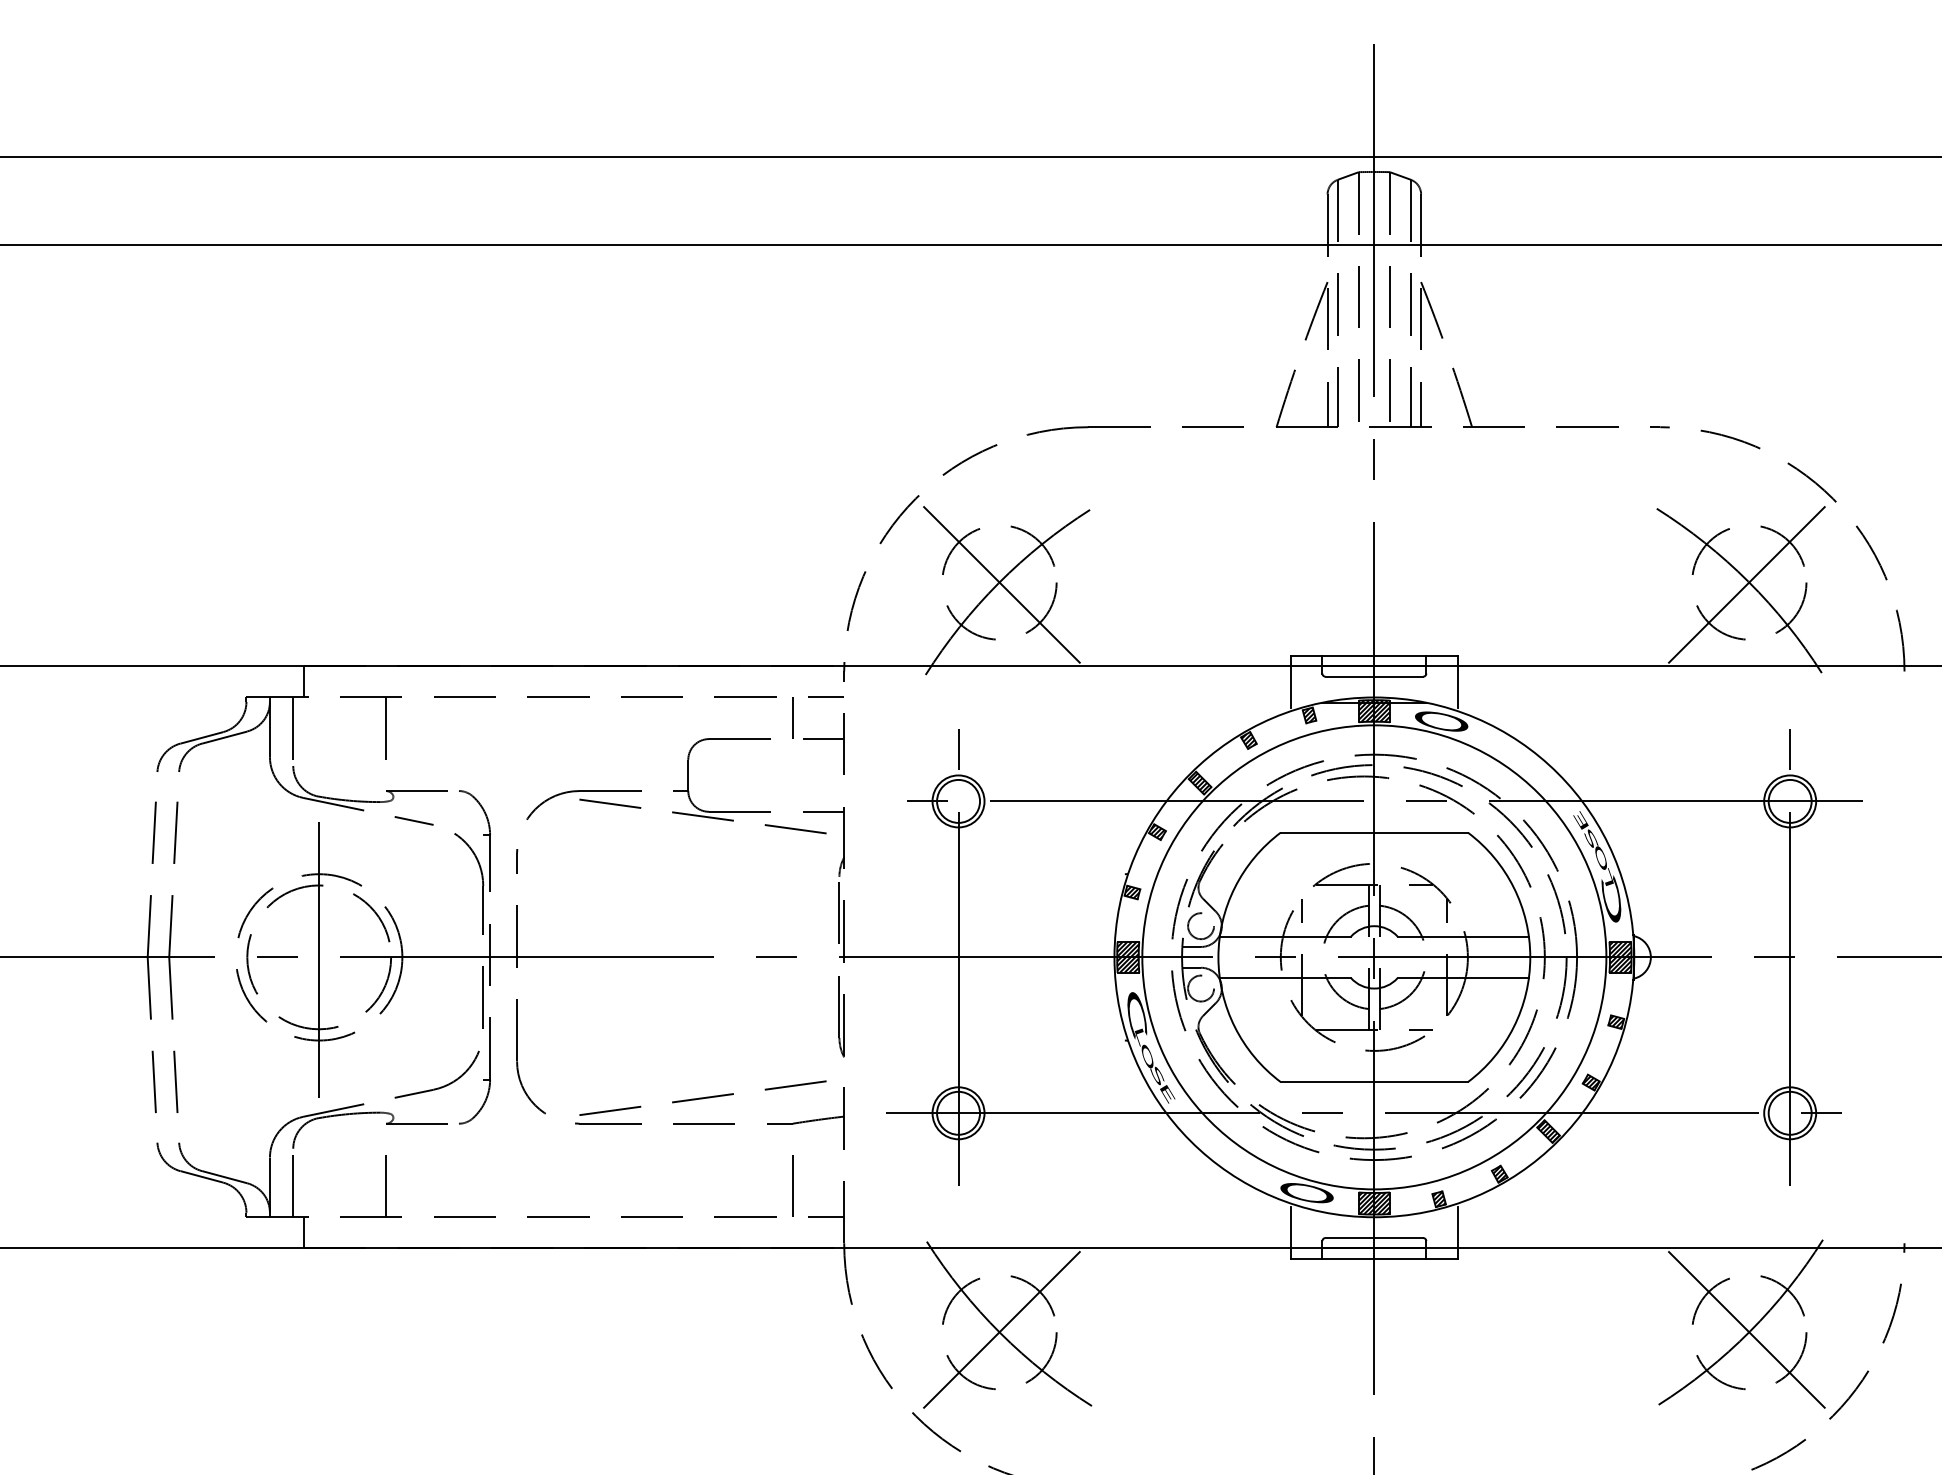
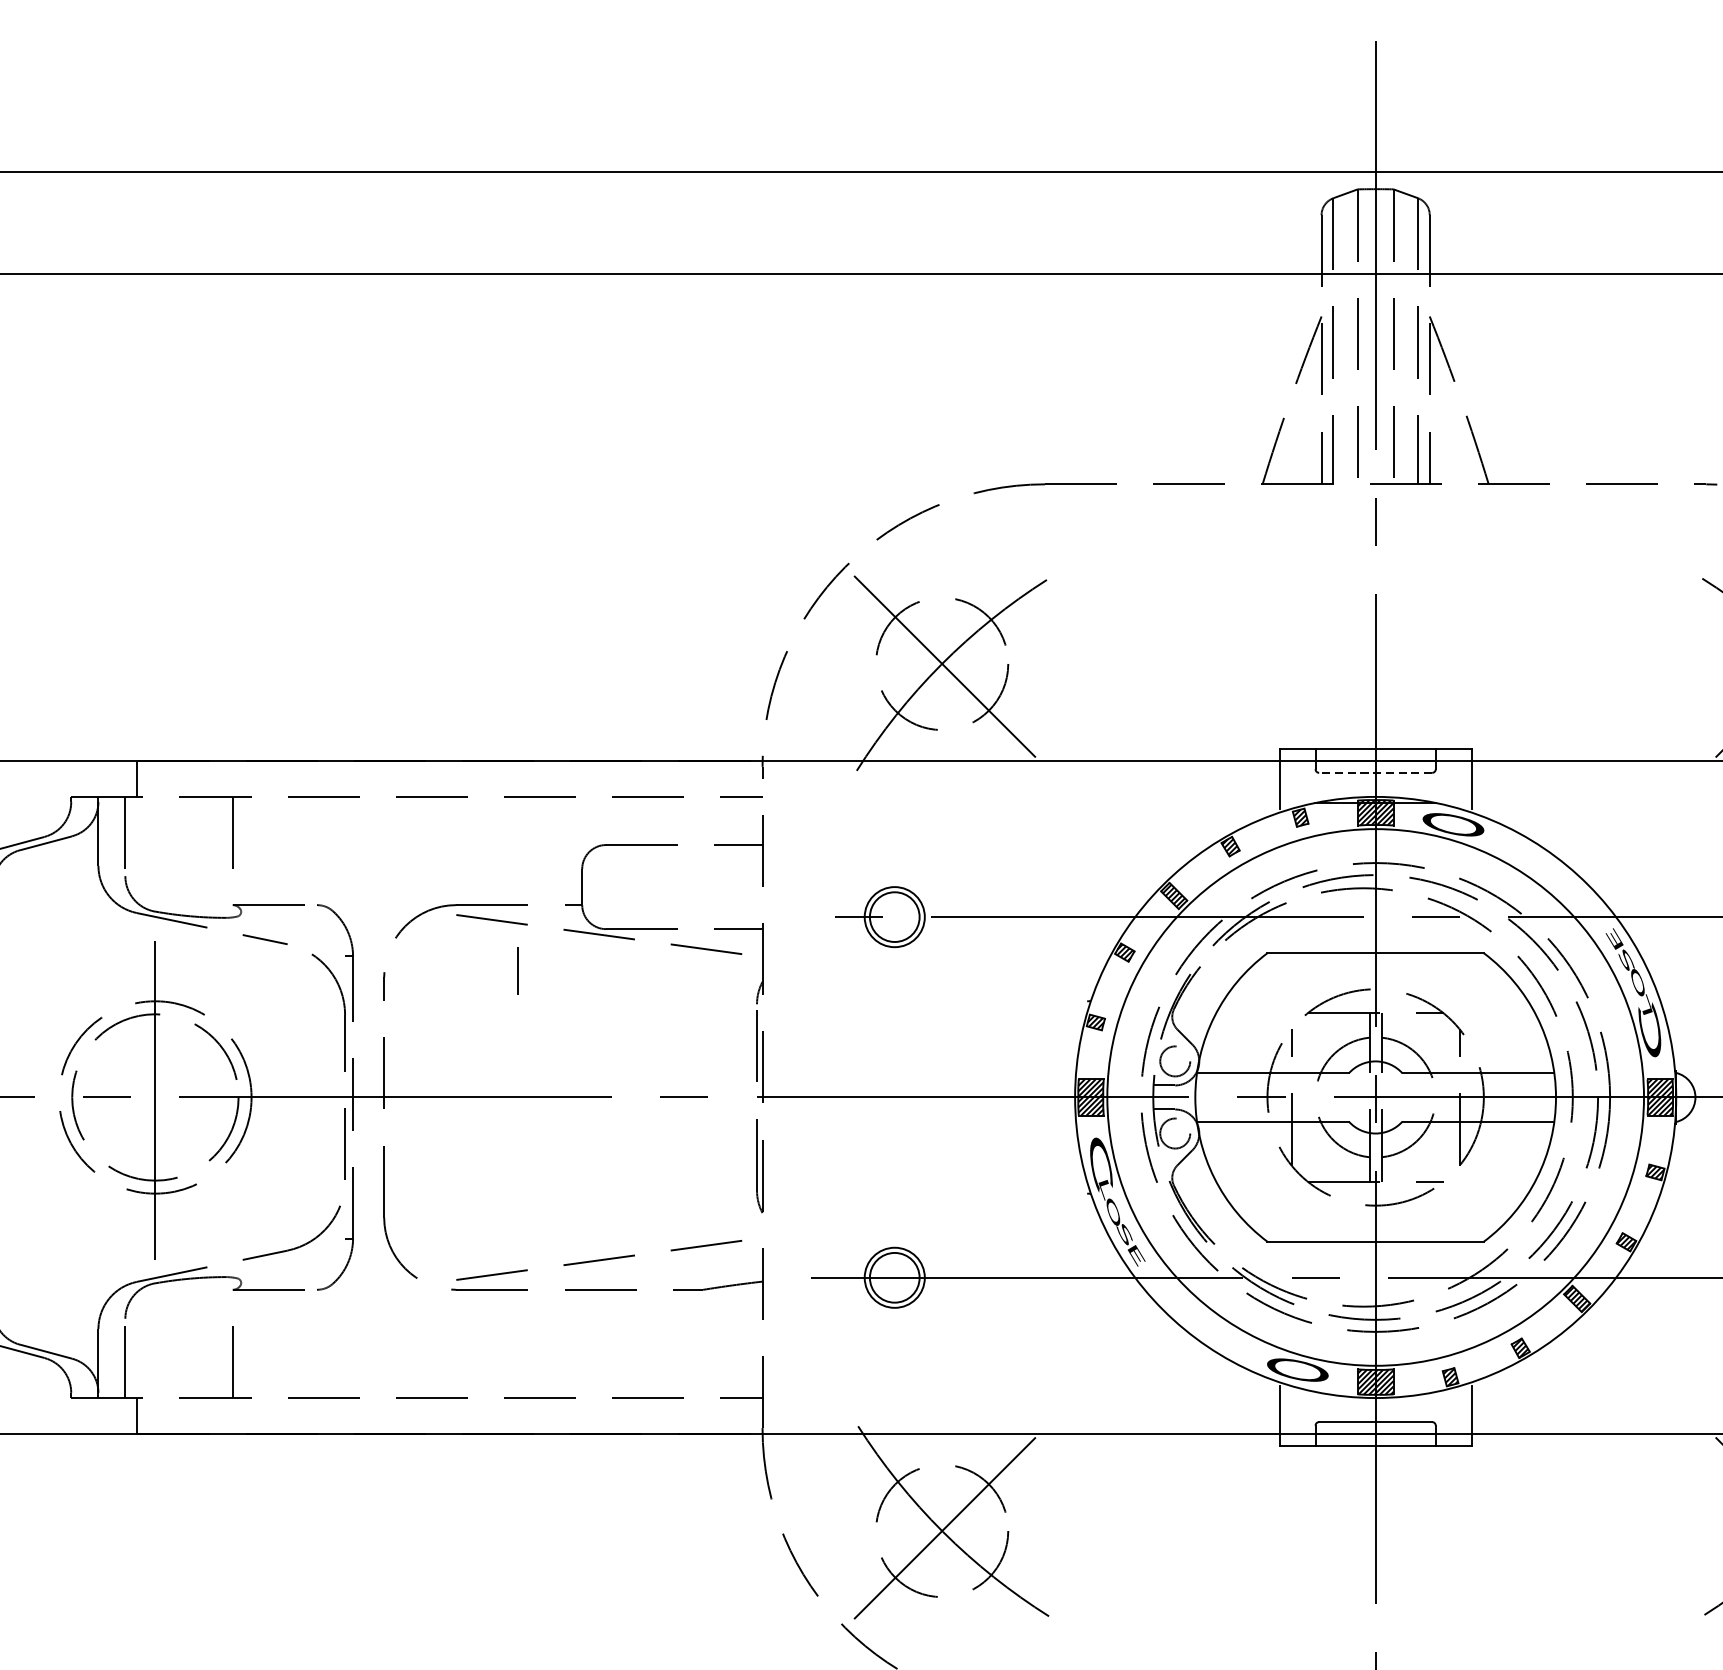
line: (1374, 676) -> (1375, 772), solid -> dashed
line: (792, 717) -> (517, 970), moved
line: (958, 957) -> (894, 1097), removed
line: (792, 1185) -> (702, 1361), removed

